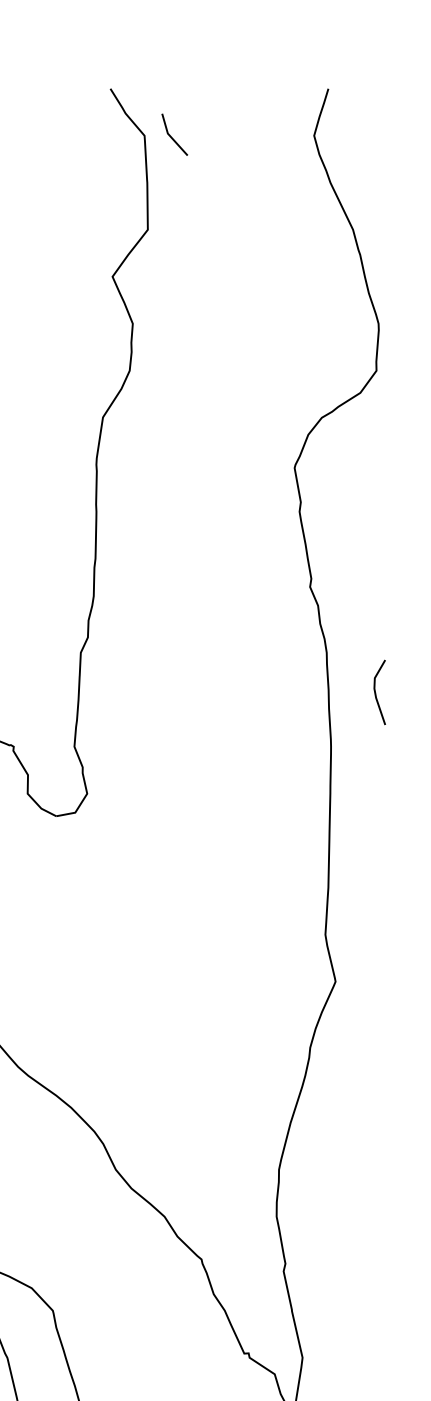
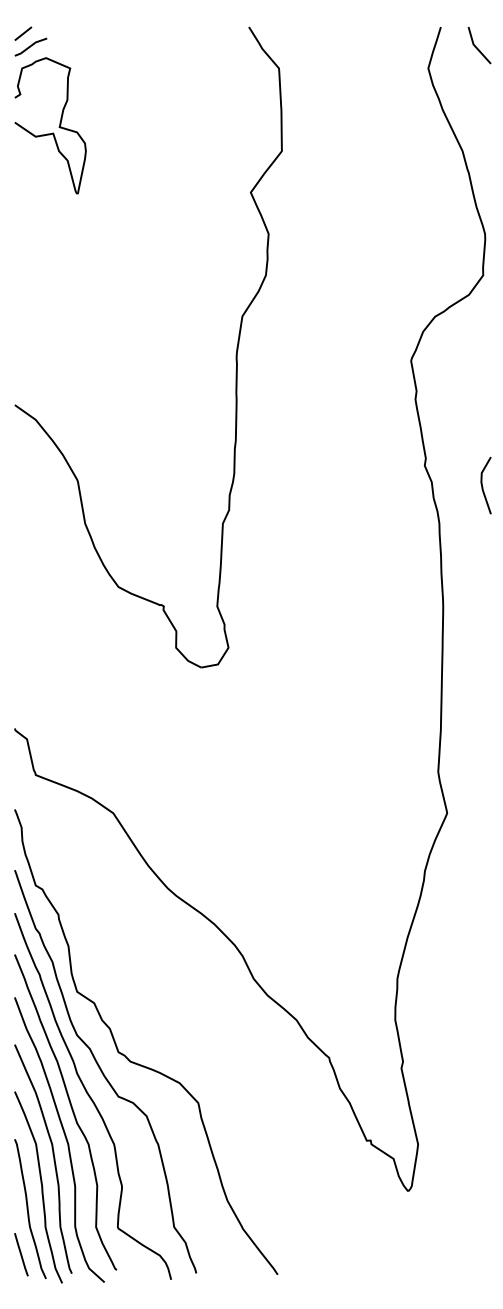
line: (172, 136) -> (477, 47), moved
line: (376, 693) -> (483, 486), moved

